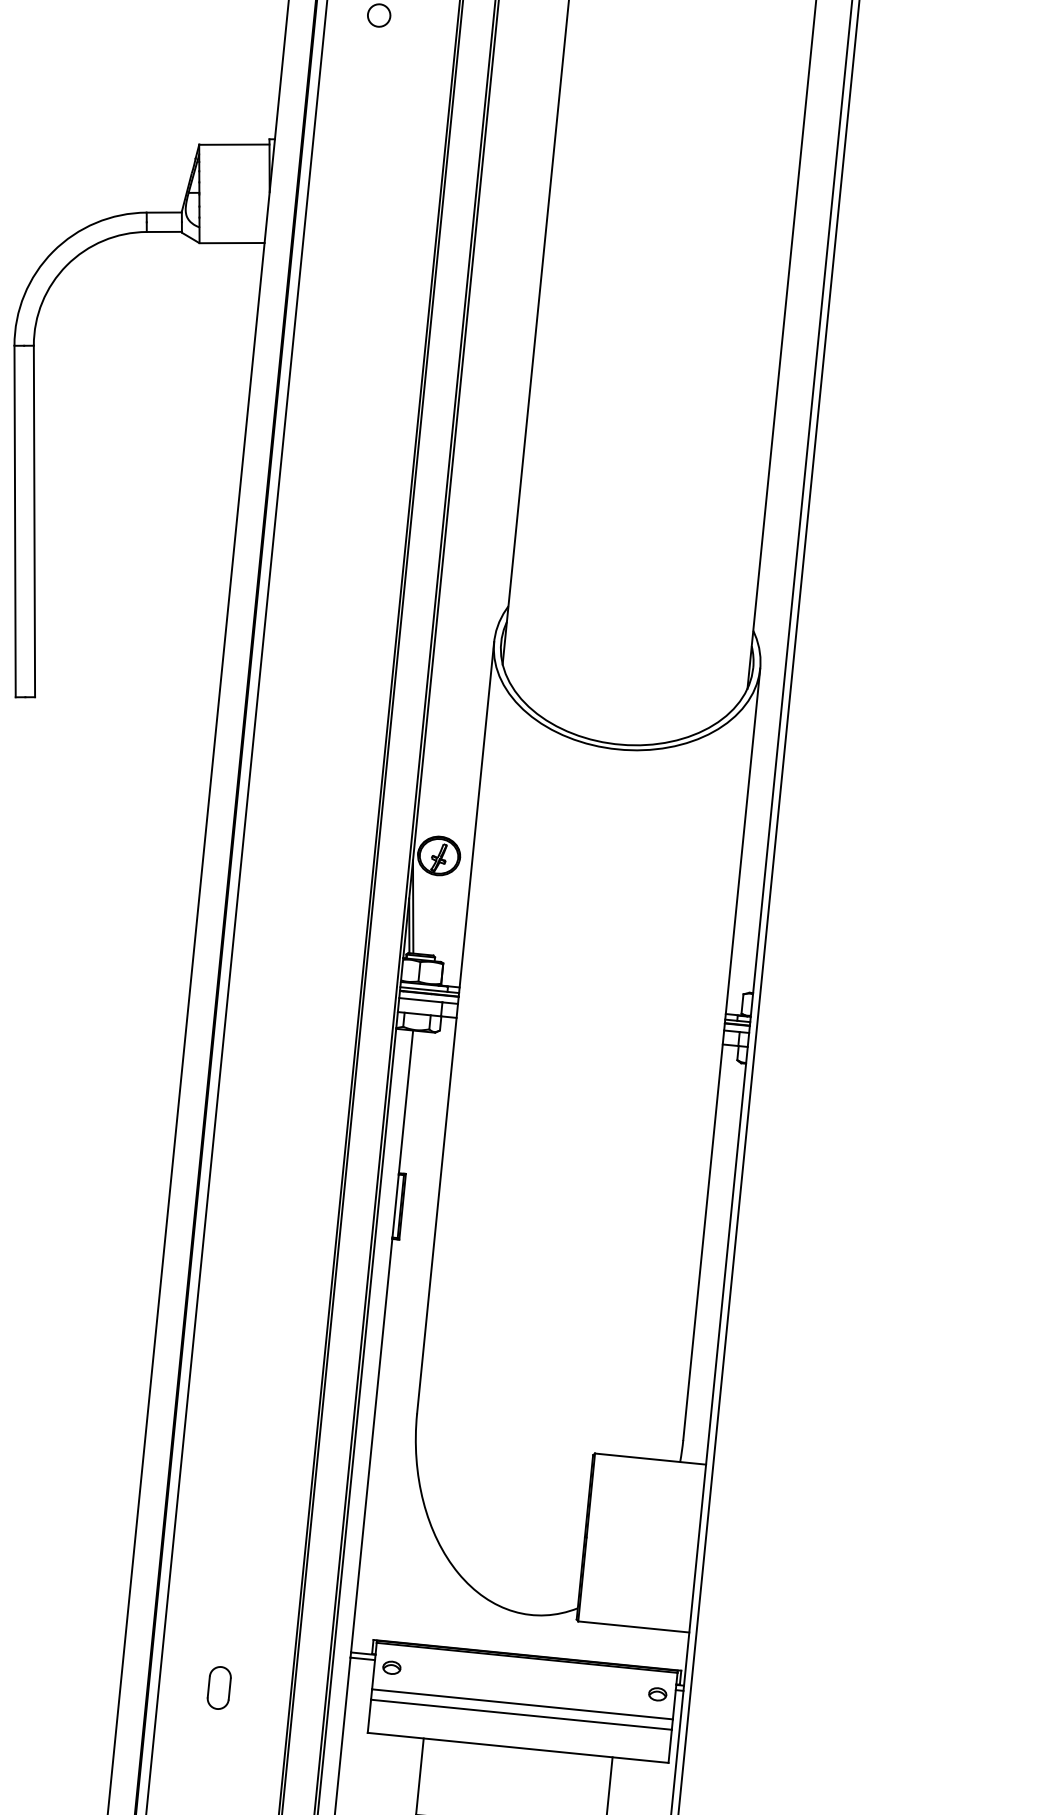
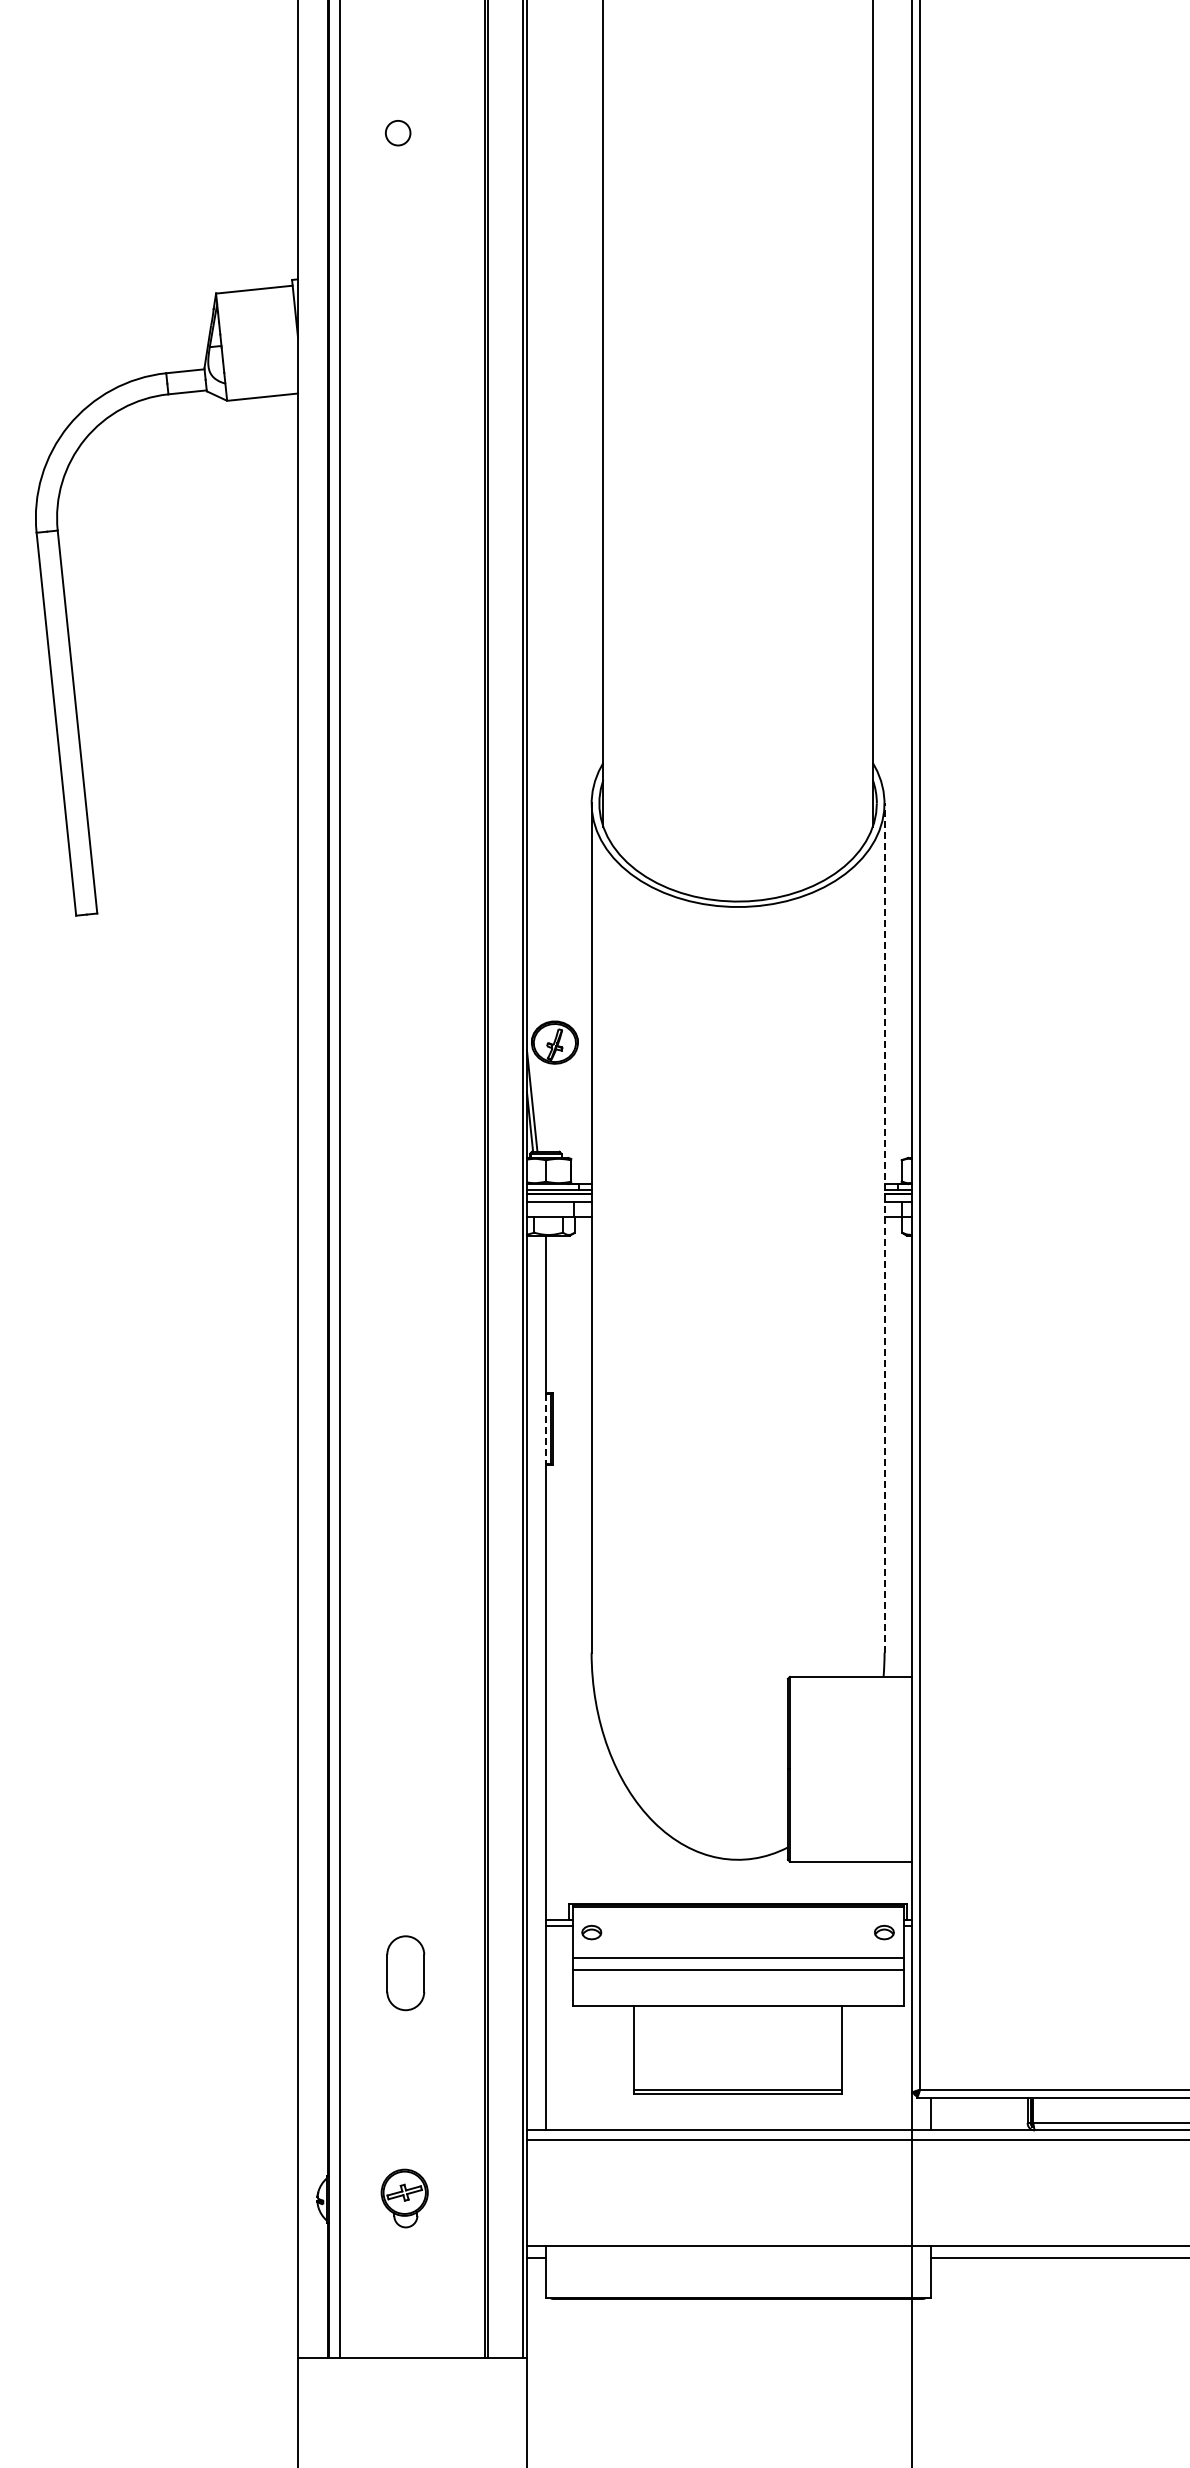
line: (721, 1054) -> (884, 1228), solid -> dashed
line: (395, 1205) -> (545, 1428), solid -> dashed
part: (218, 1688) -> (405, 1973), size x1.6

